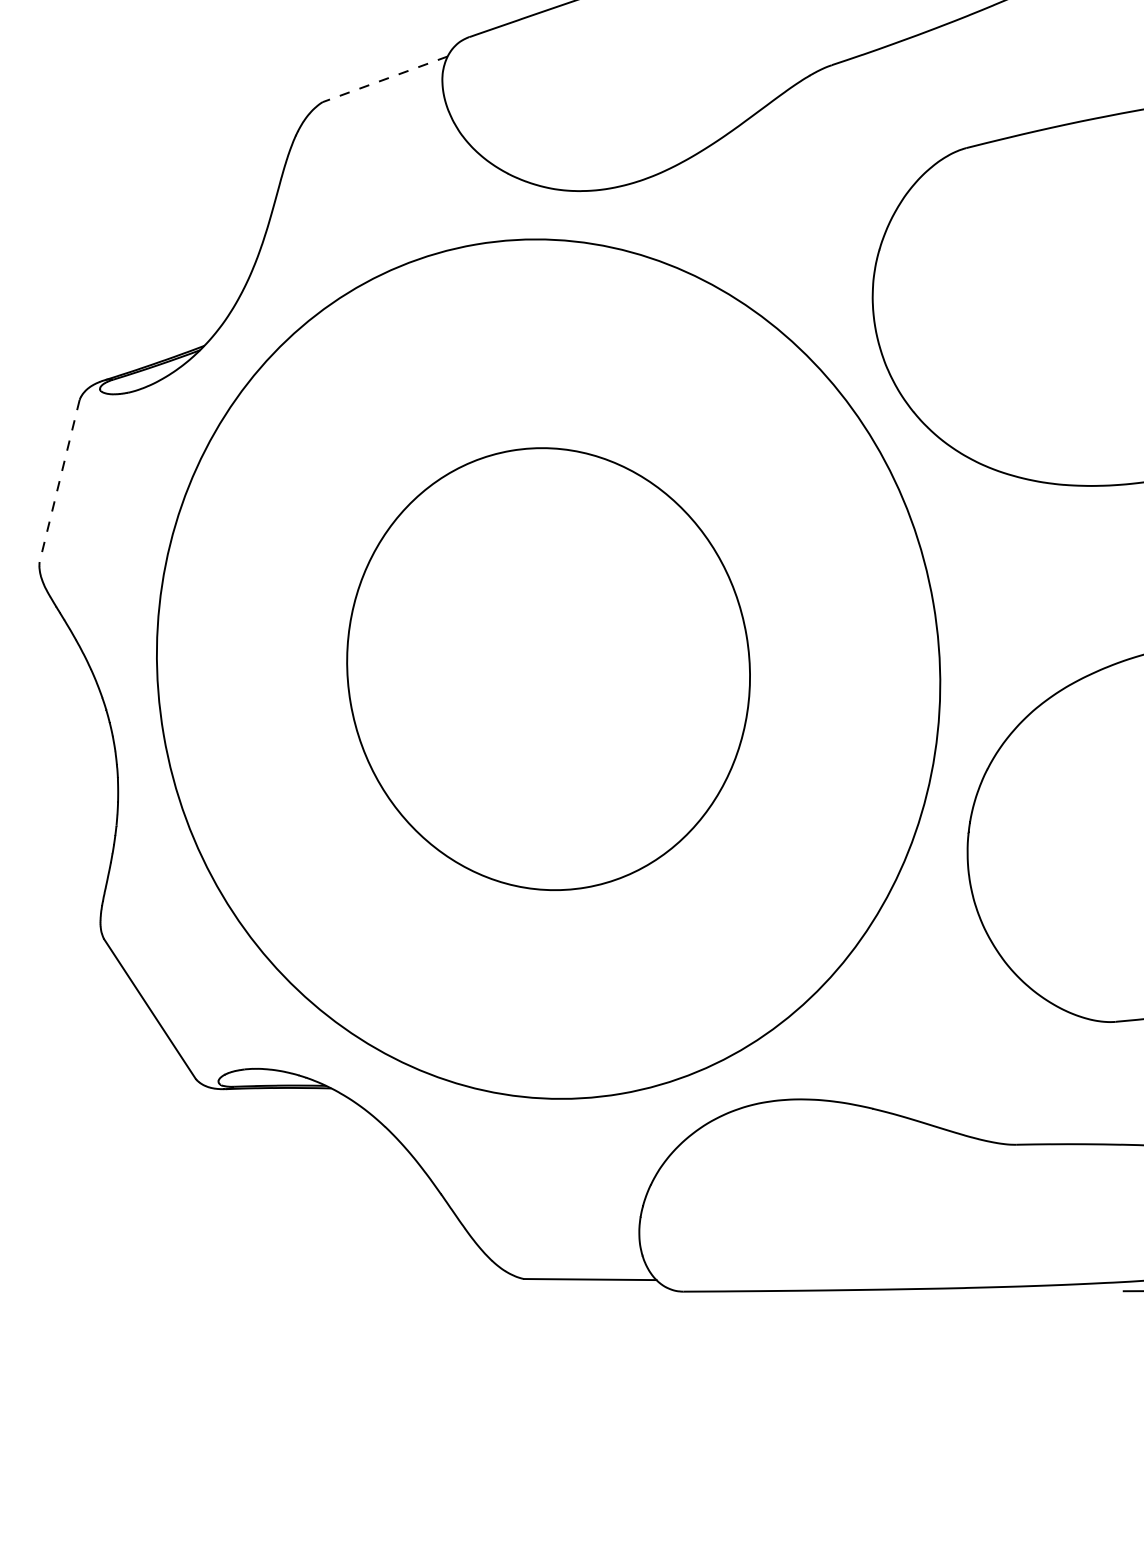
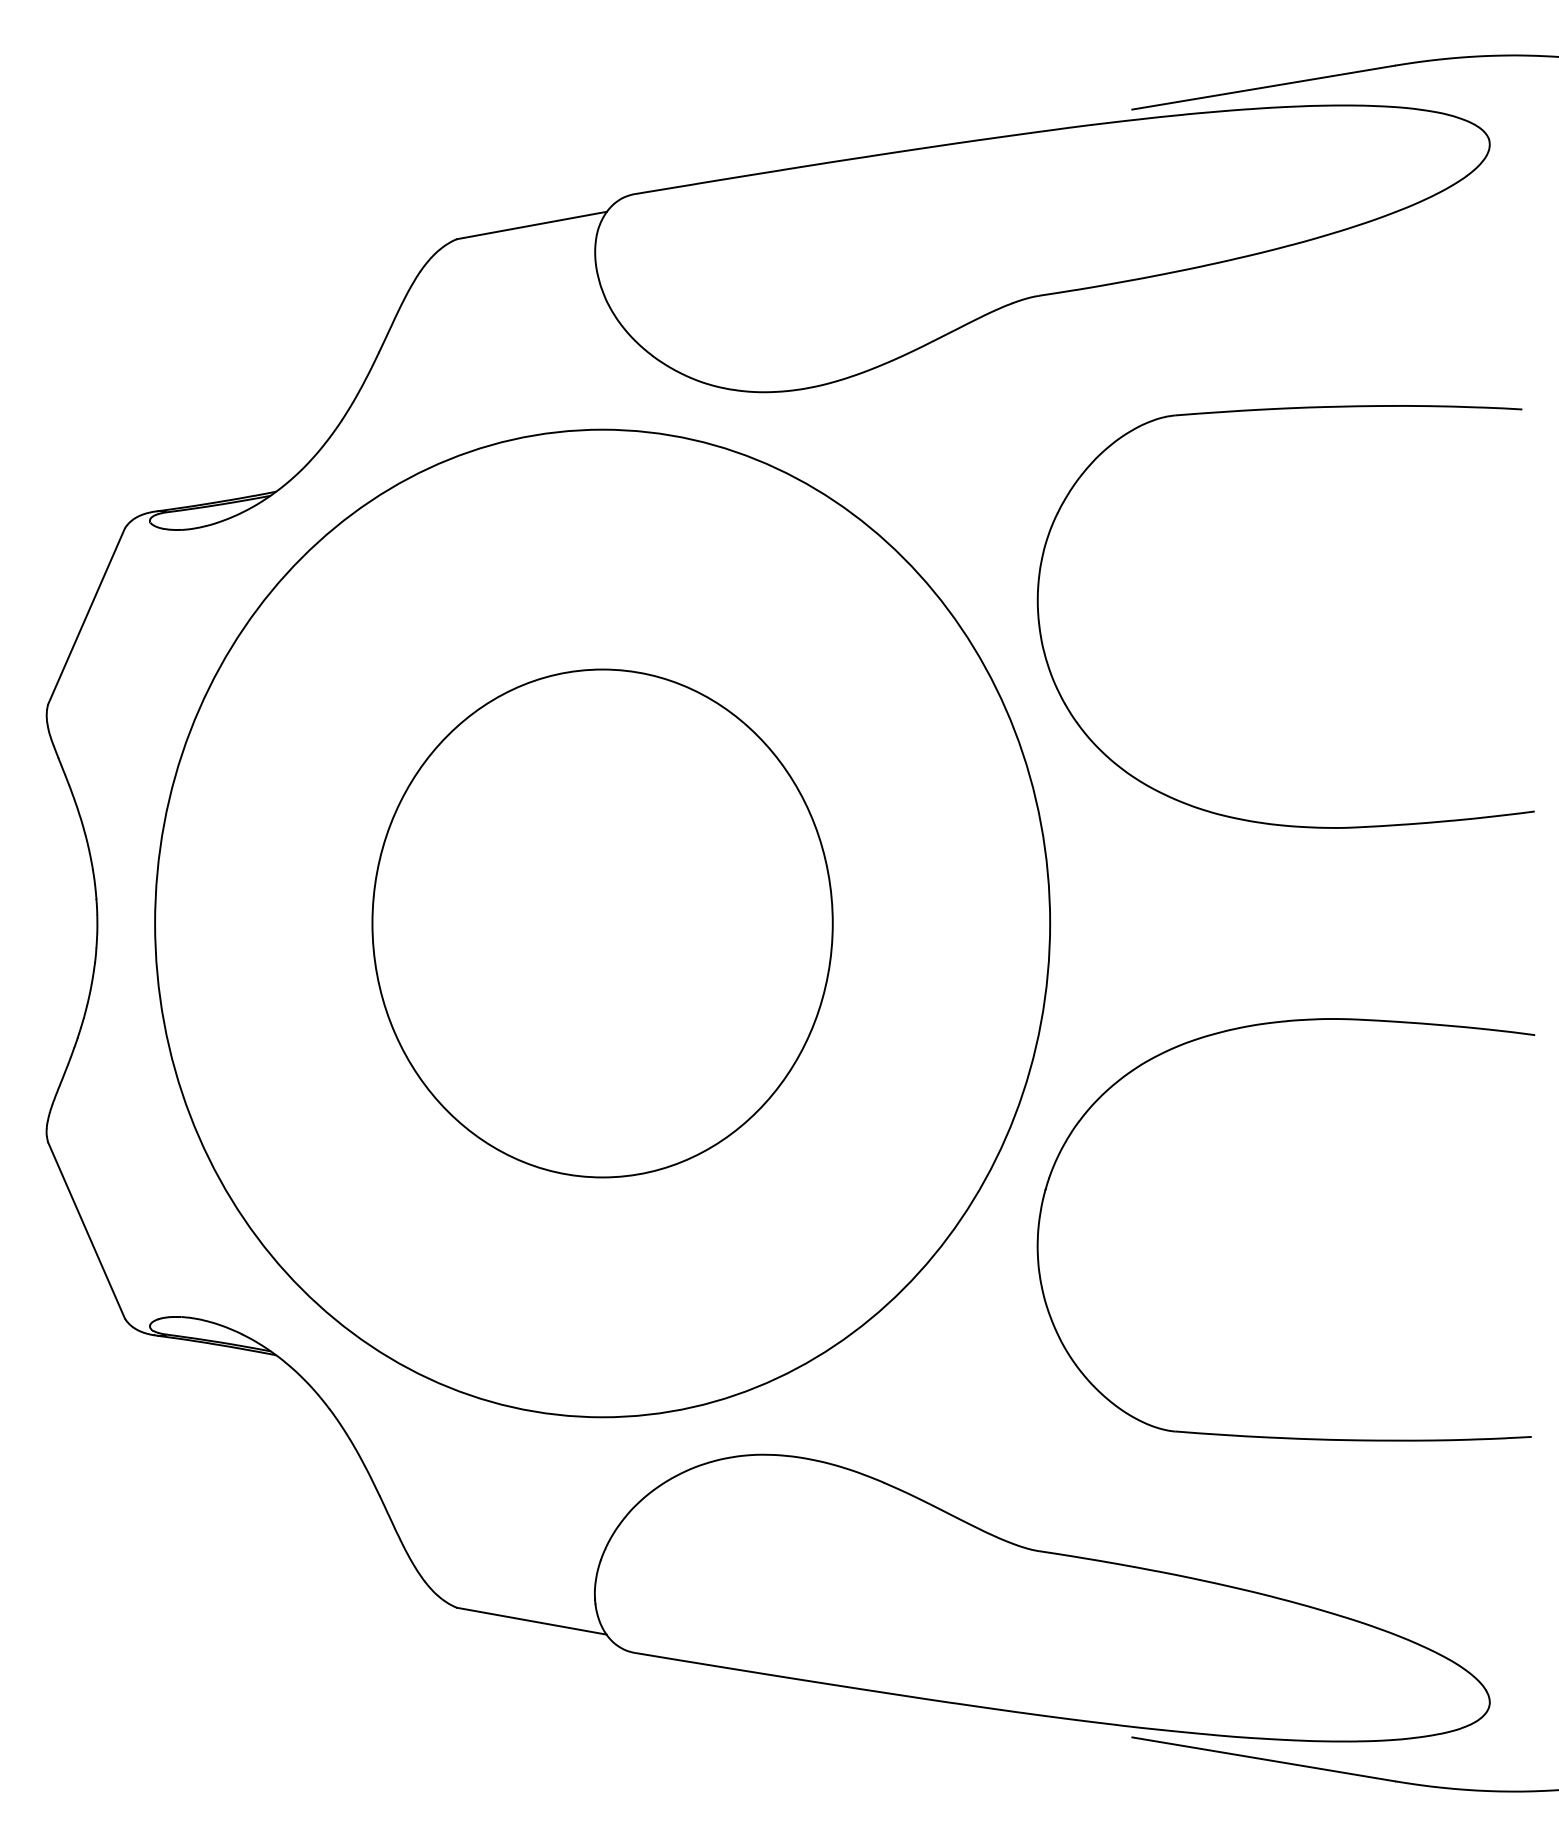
line: (384, 79) -> (531, 225), dashed -> solid
line: (59, 481) -> (86, 616), dashed -> solid

